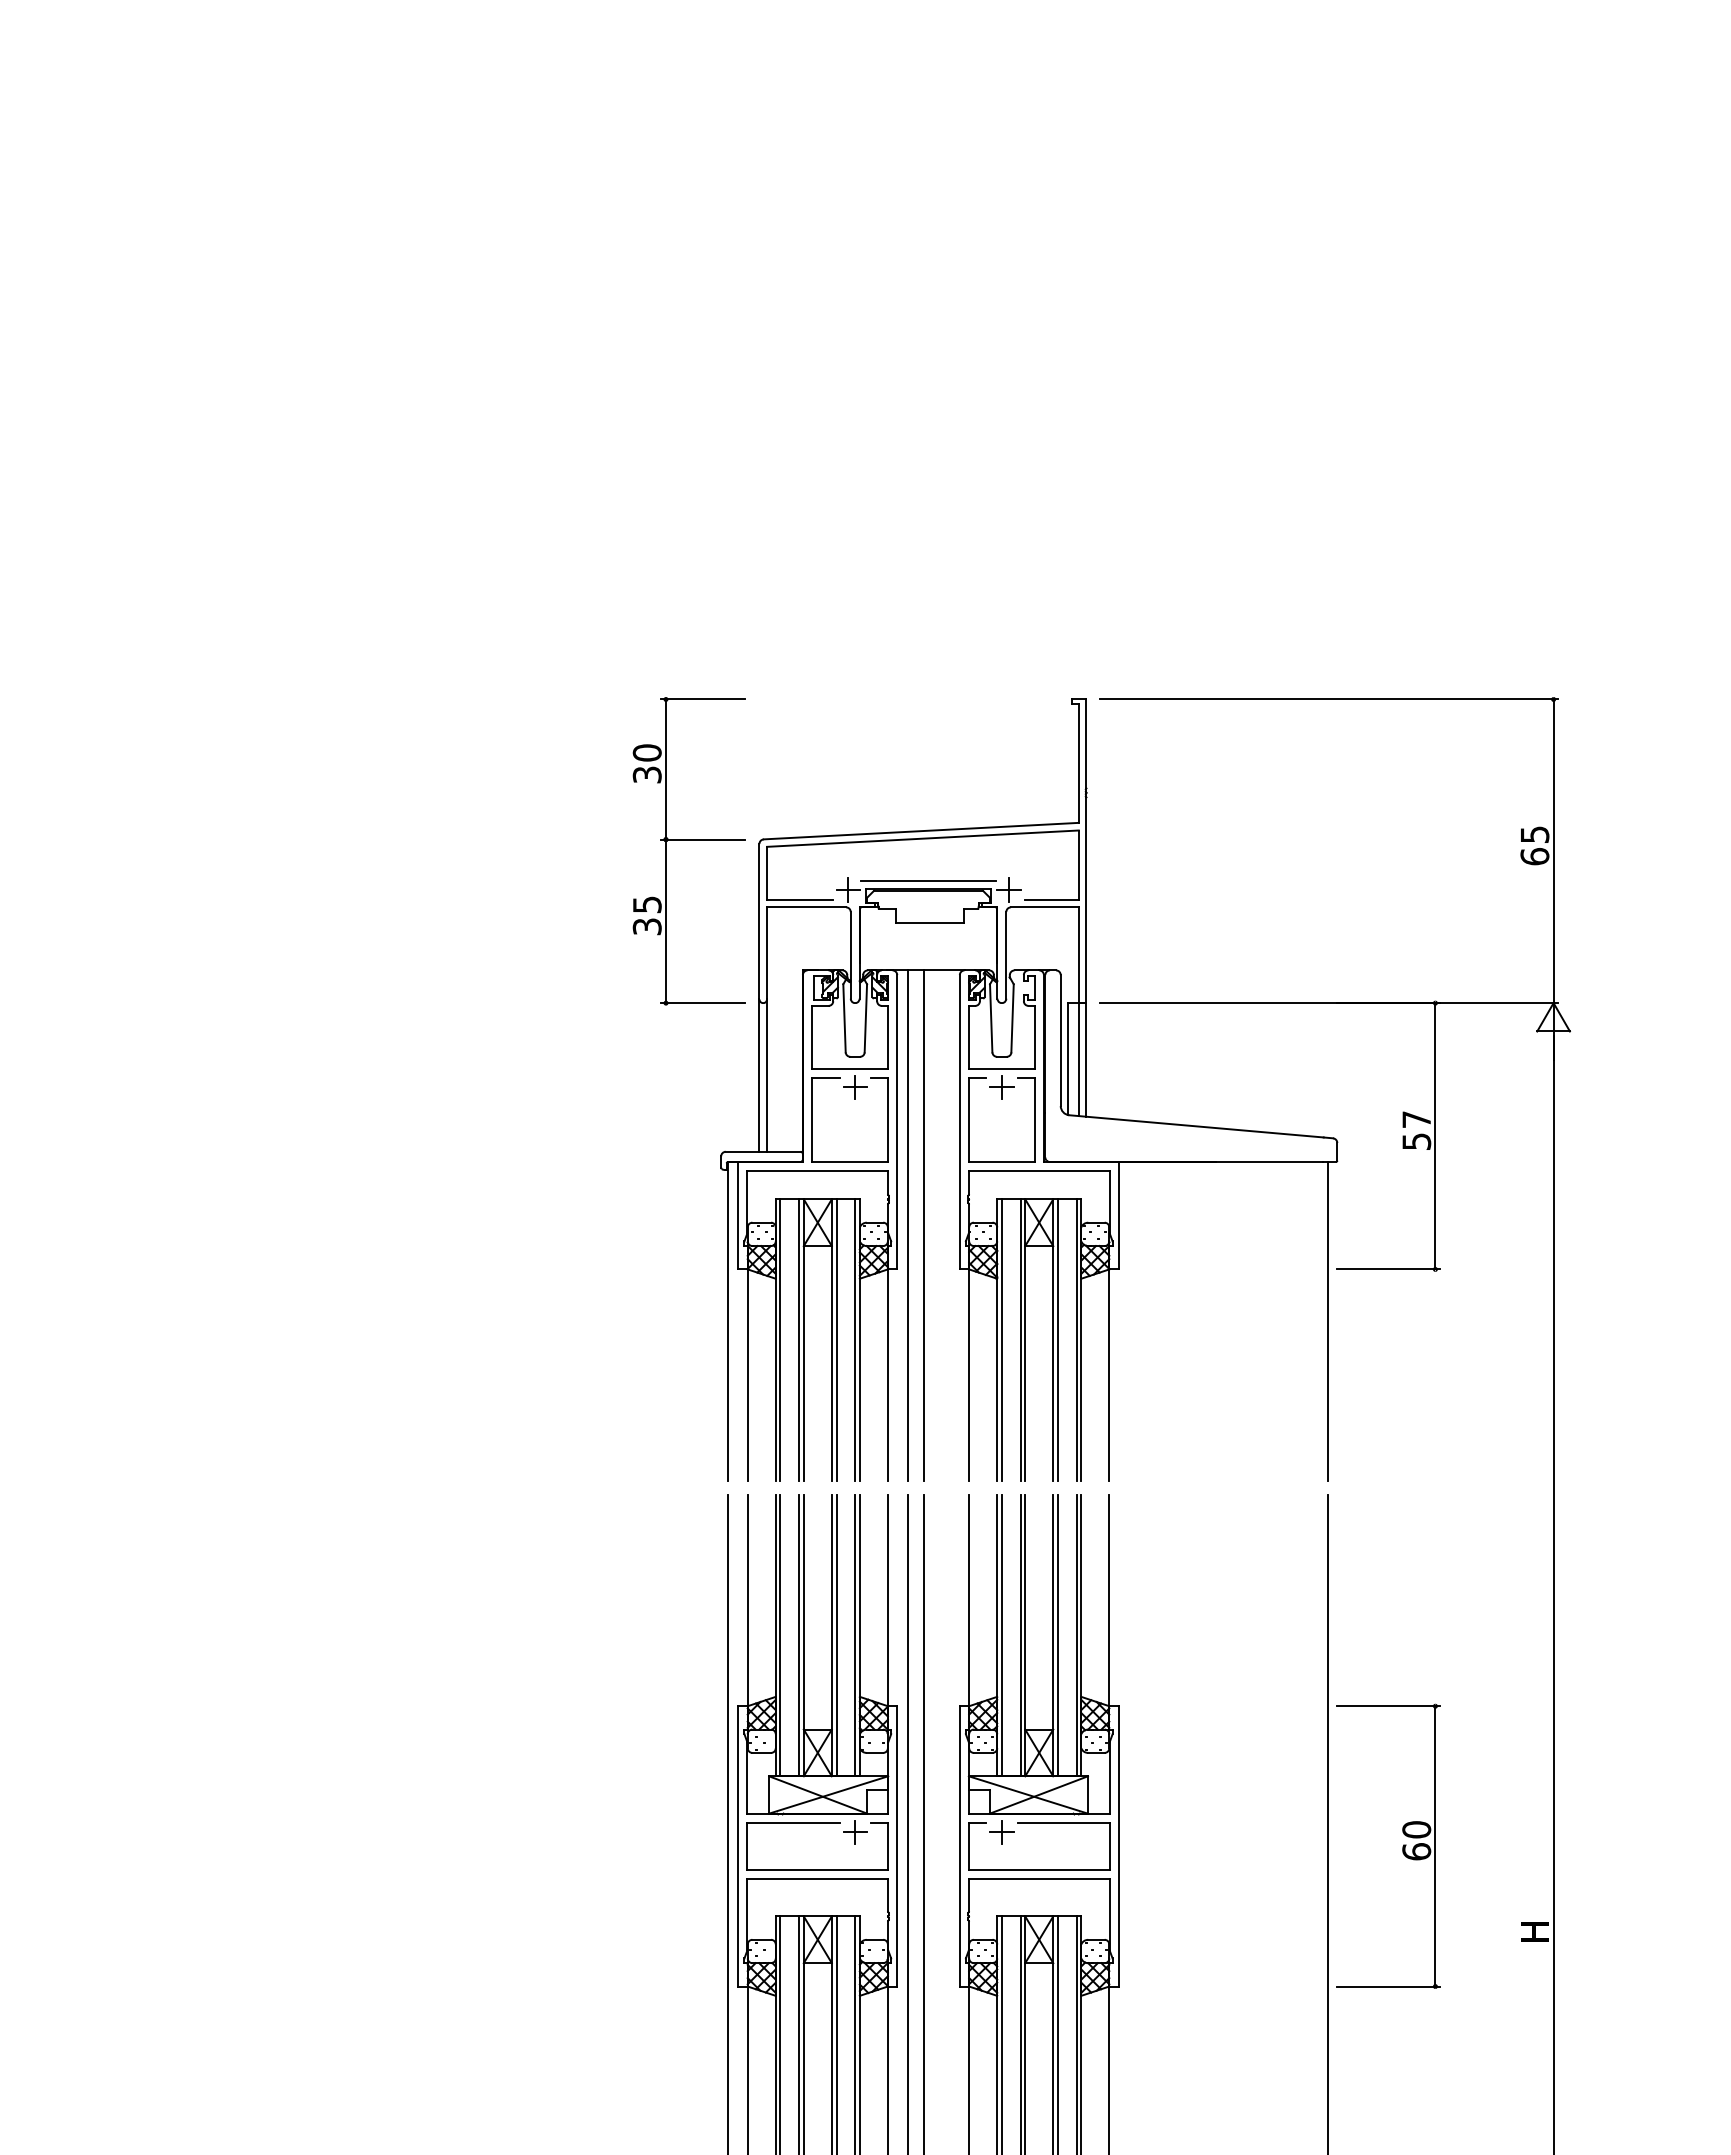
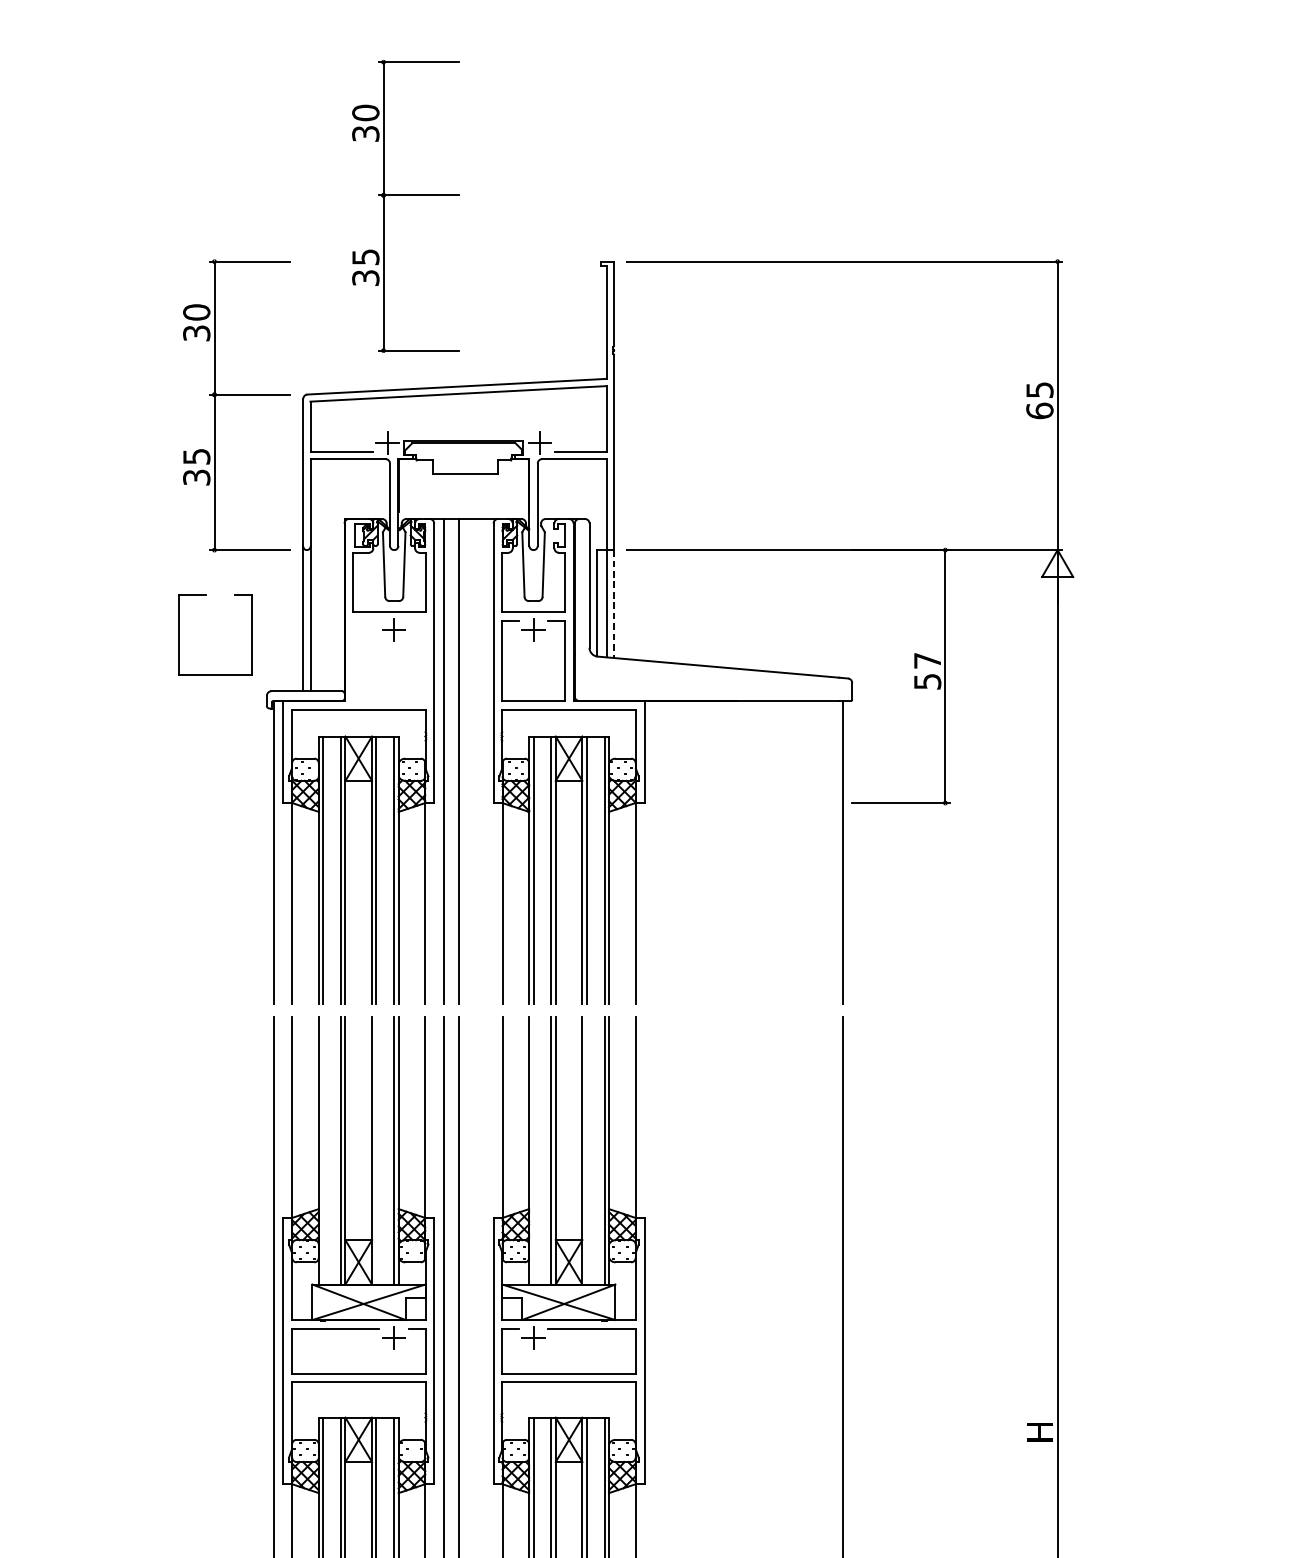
part: (866, 630) -> (404, 196), added
line: (928, 881) -> (463, 434), removed
line: (1086, 1059) -> (613, 603), solid -> dashed
part: (812, 1119) -> (179, 634), moved
line: (780, 1635) -> (323, 1150), removed
line: (836, 1635) -> (376, 1150), removed
line: (1001, 1635) -> (533, 1150), removed
line: (1057, 1635) -> (586, 1150), removed
part: (1402, 1846) -> (914, 1351), removed

